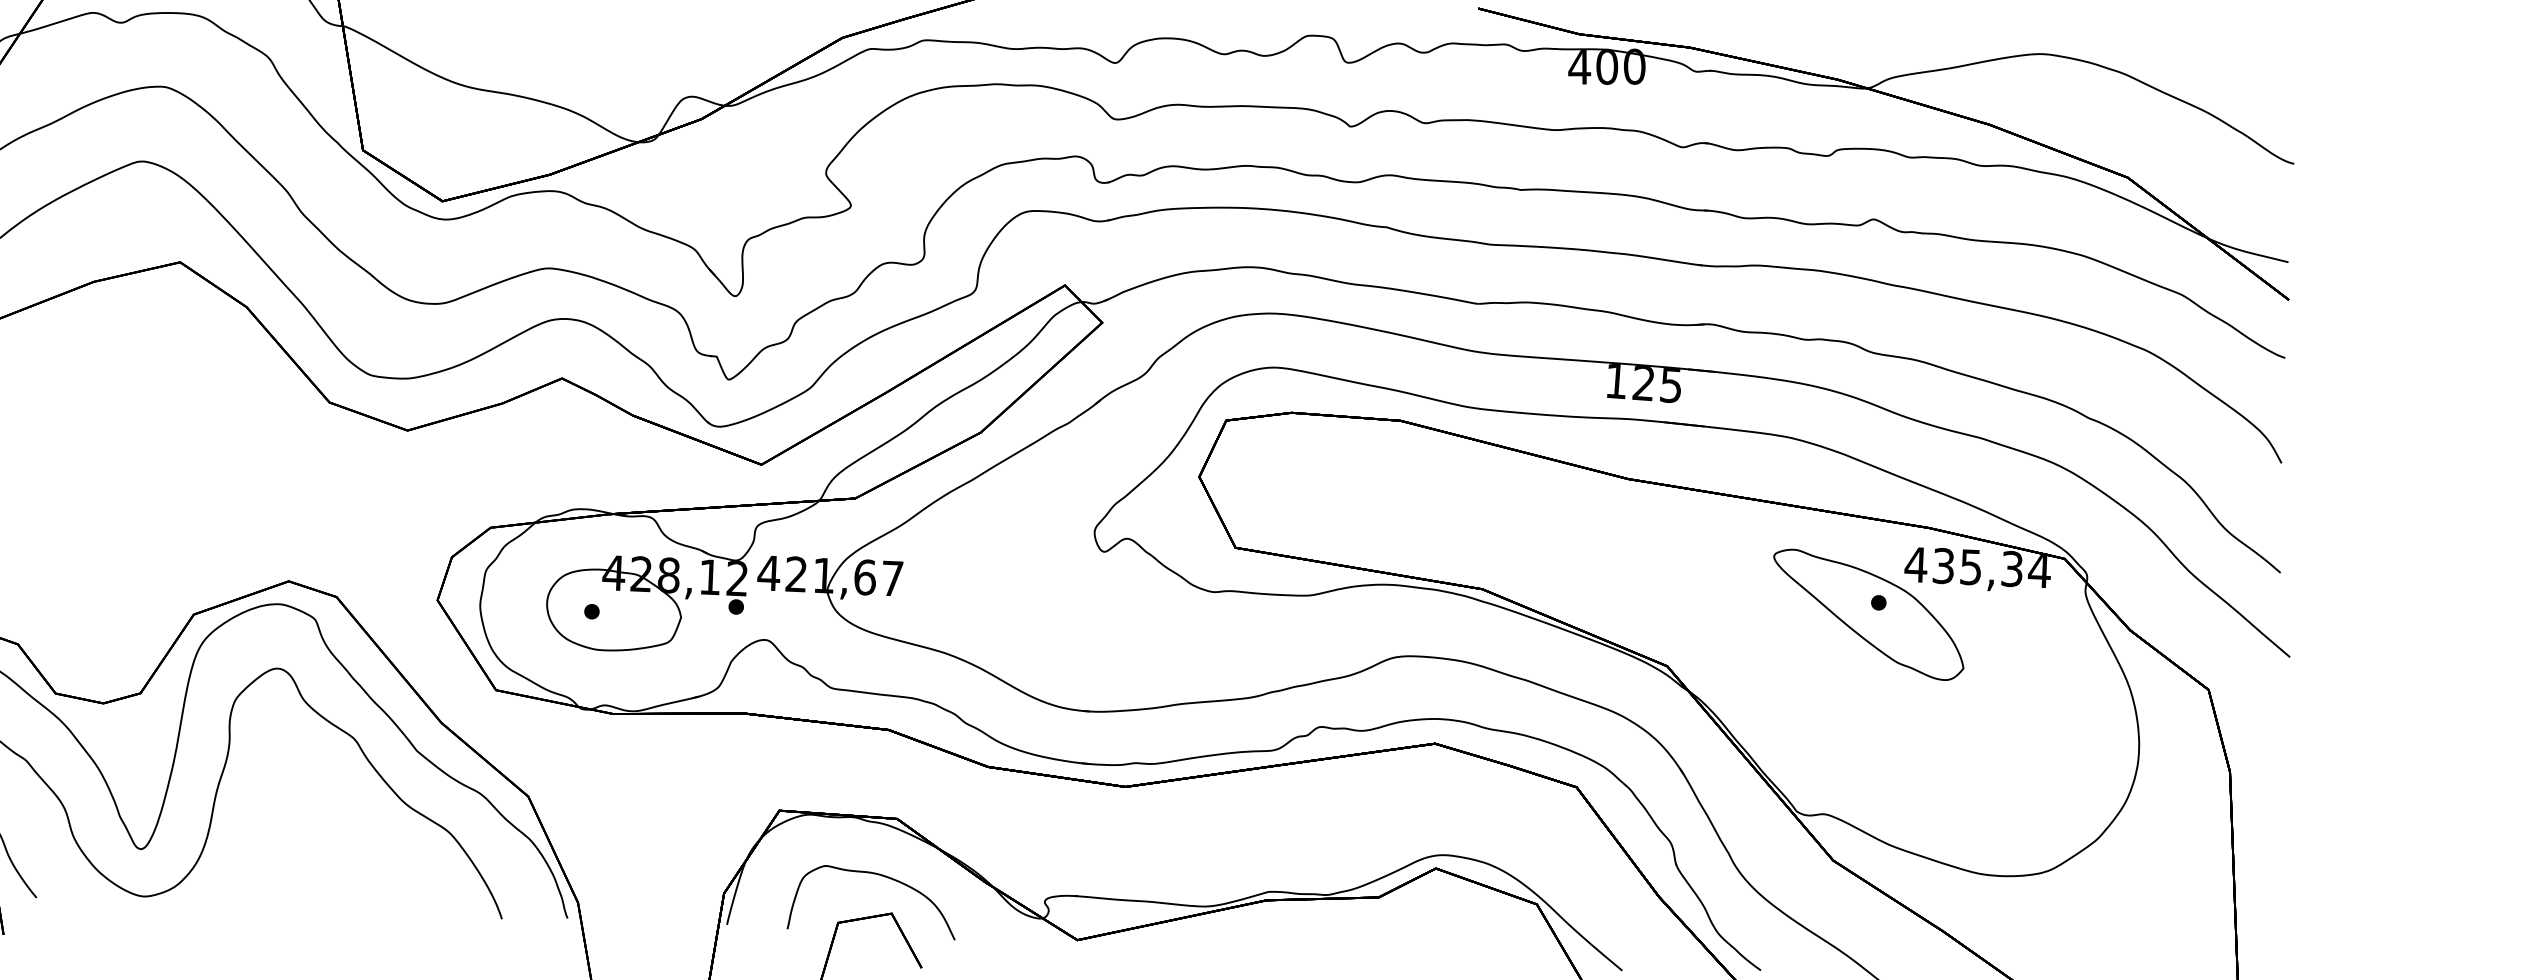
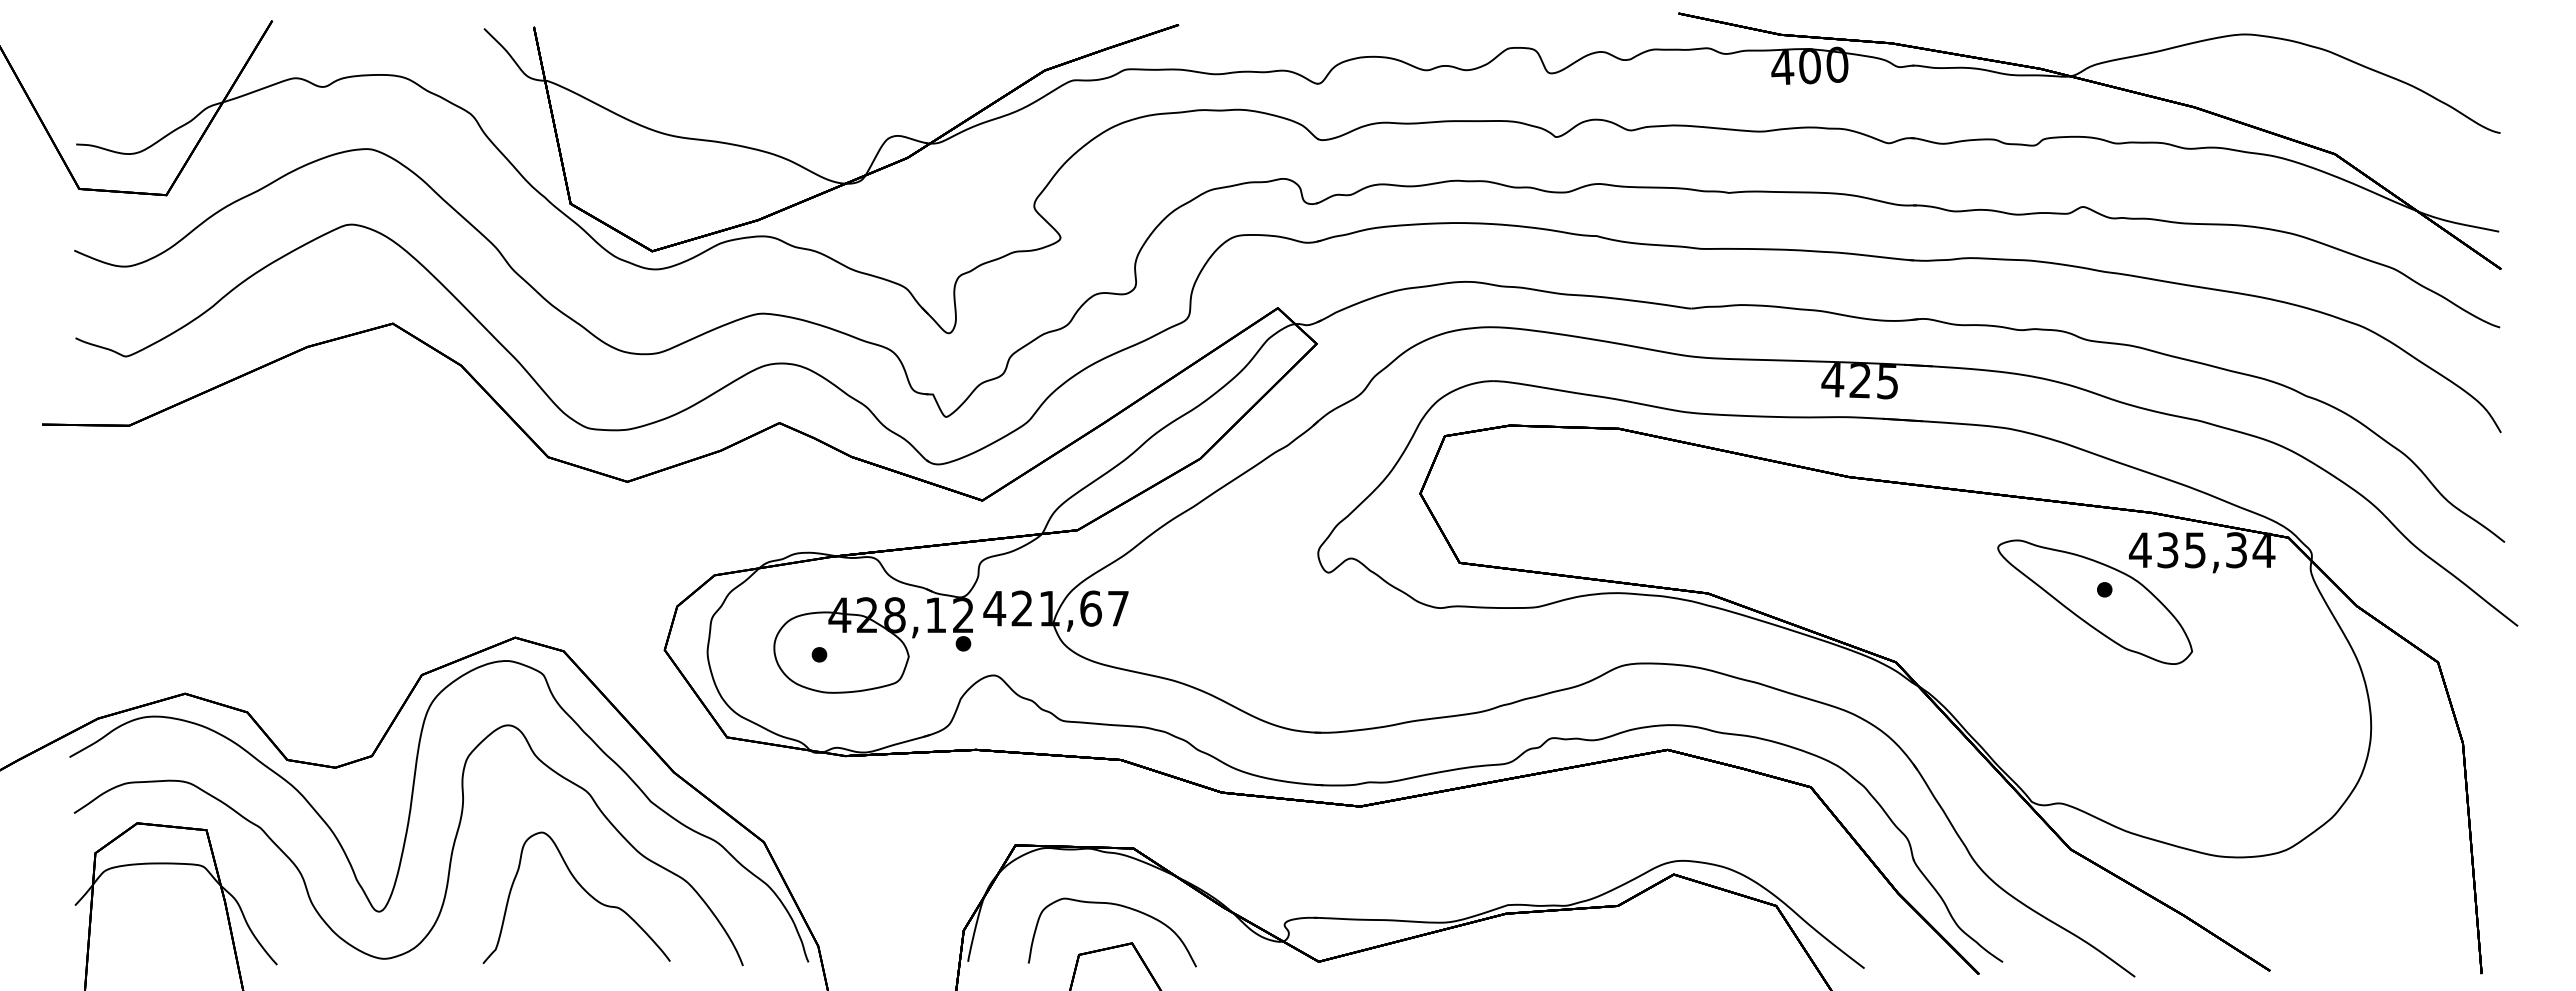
text: (1615, 381) -> (1832, 380), 125 -> 425
curve: (345, 836) -> (583, 890), added

